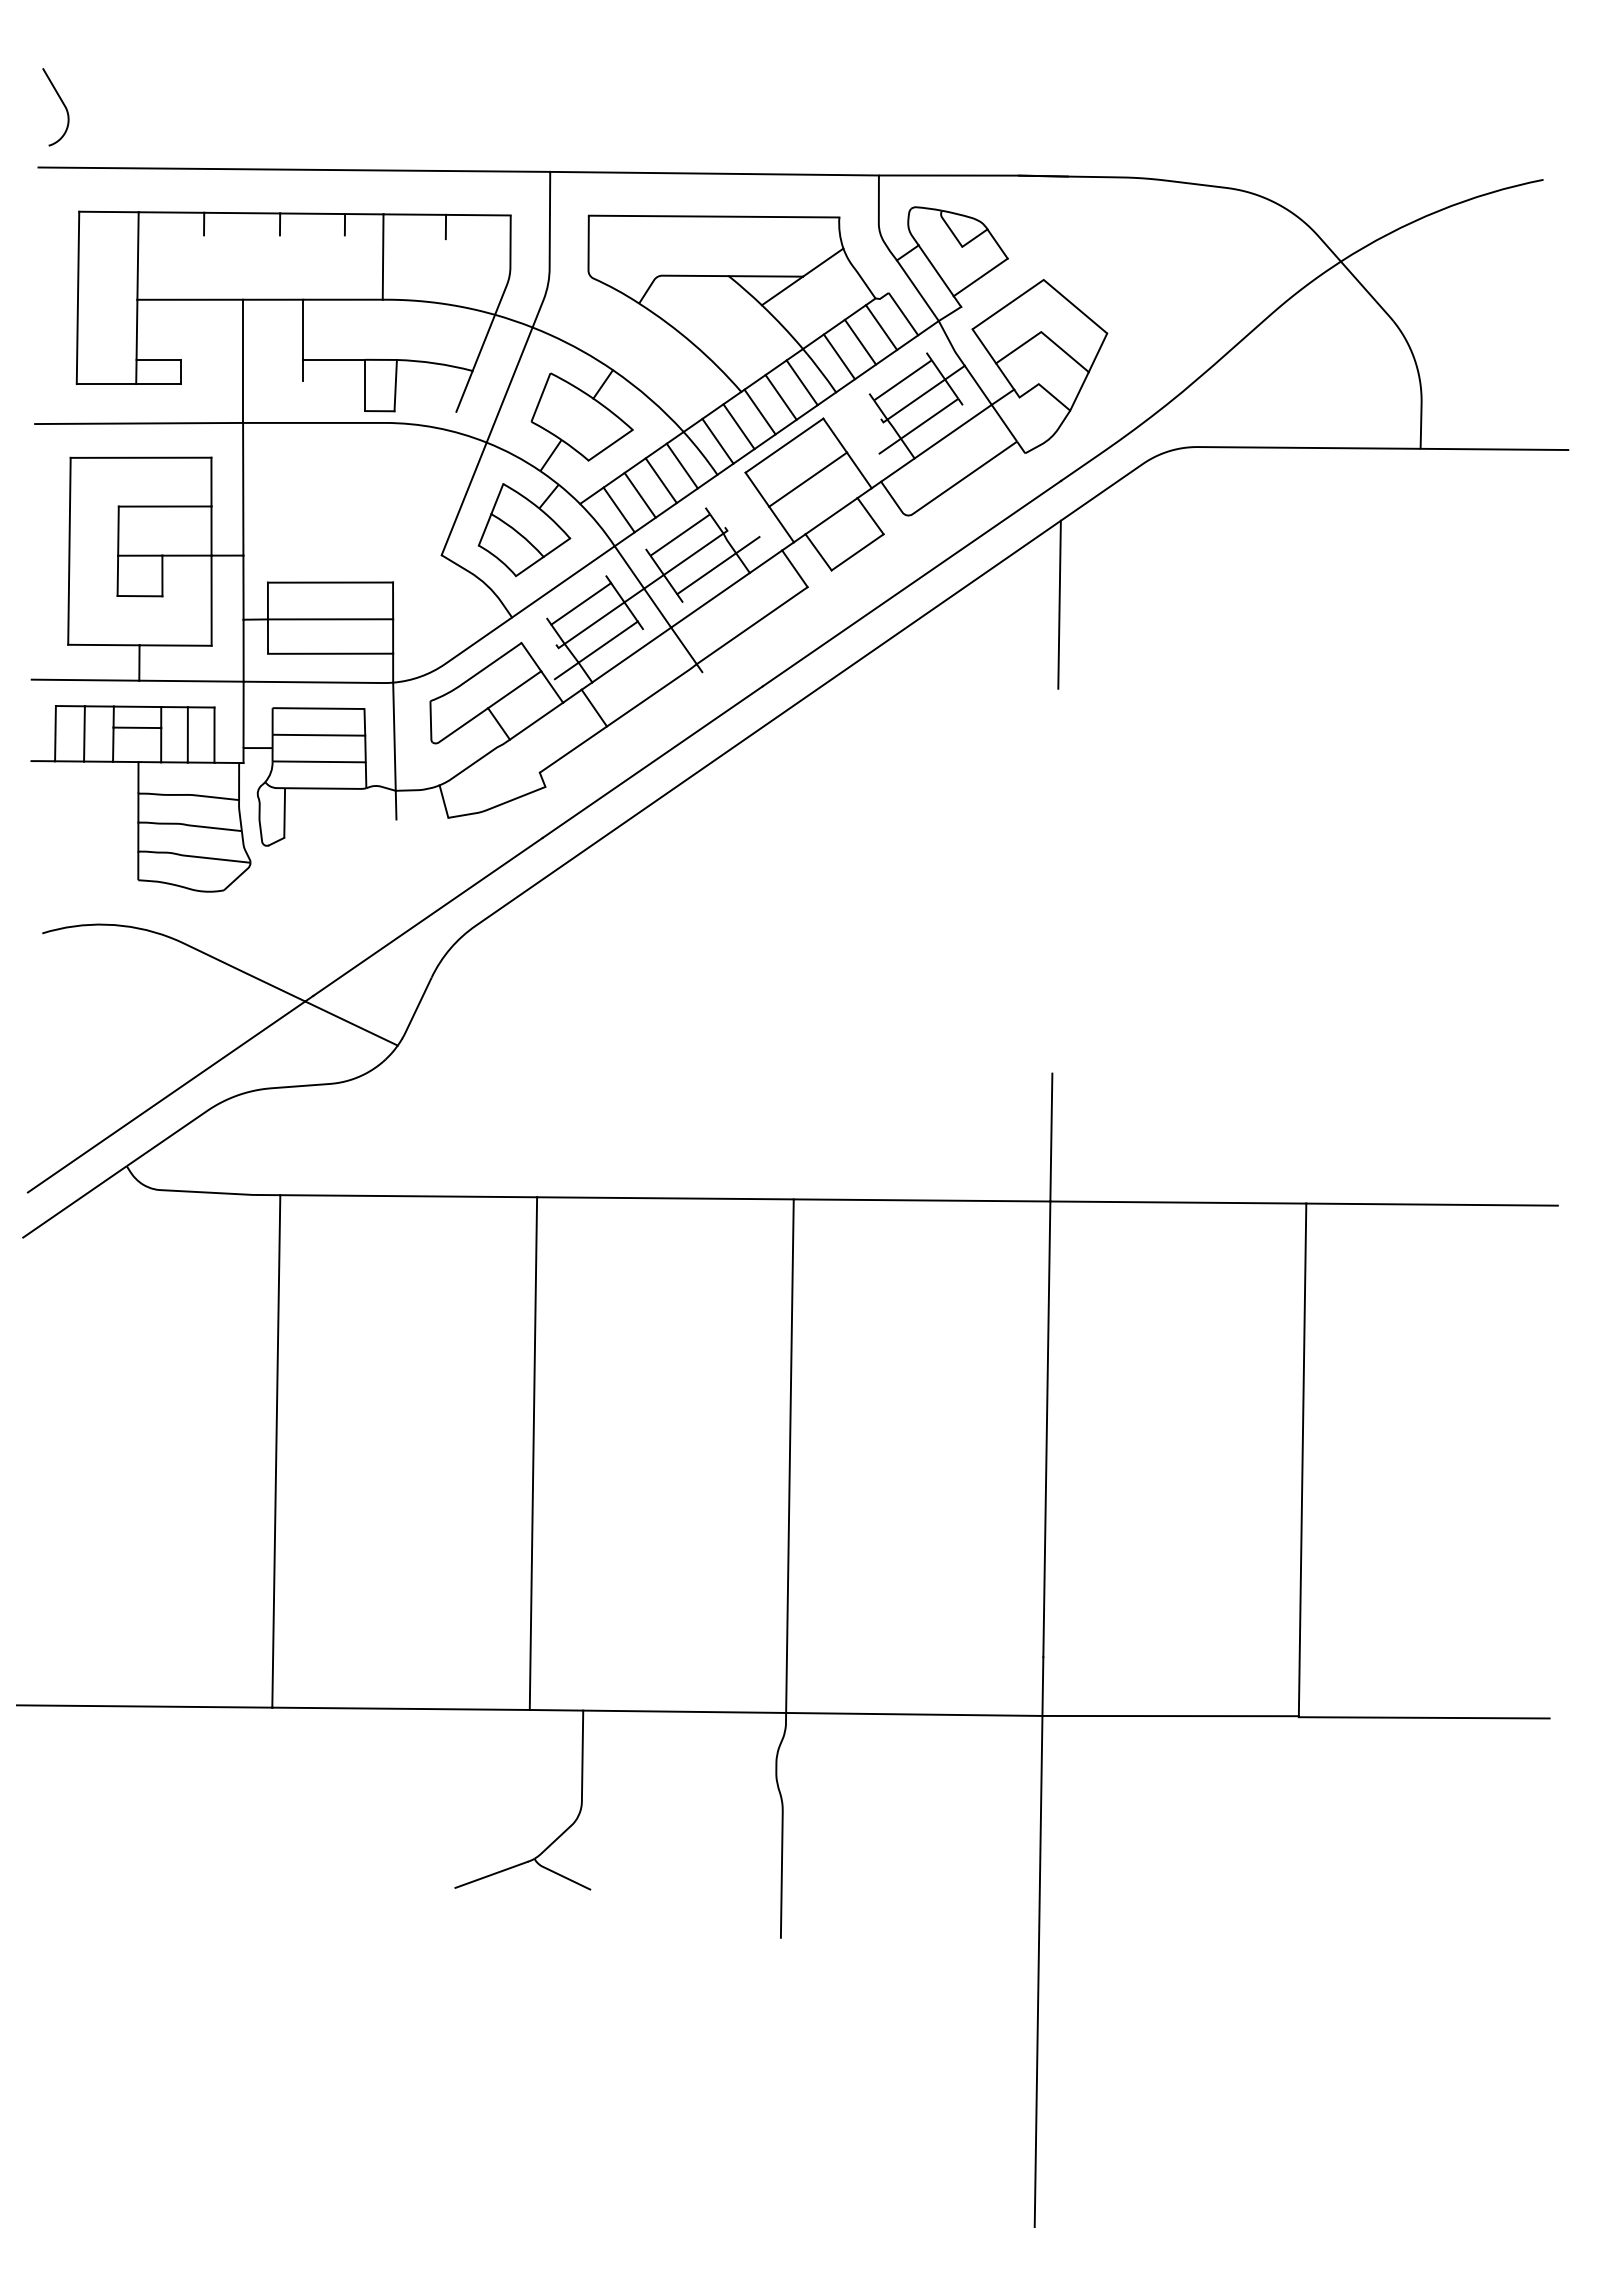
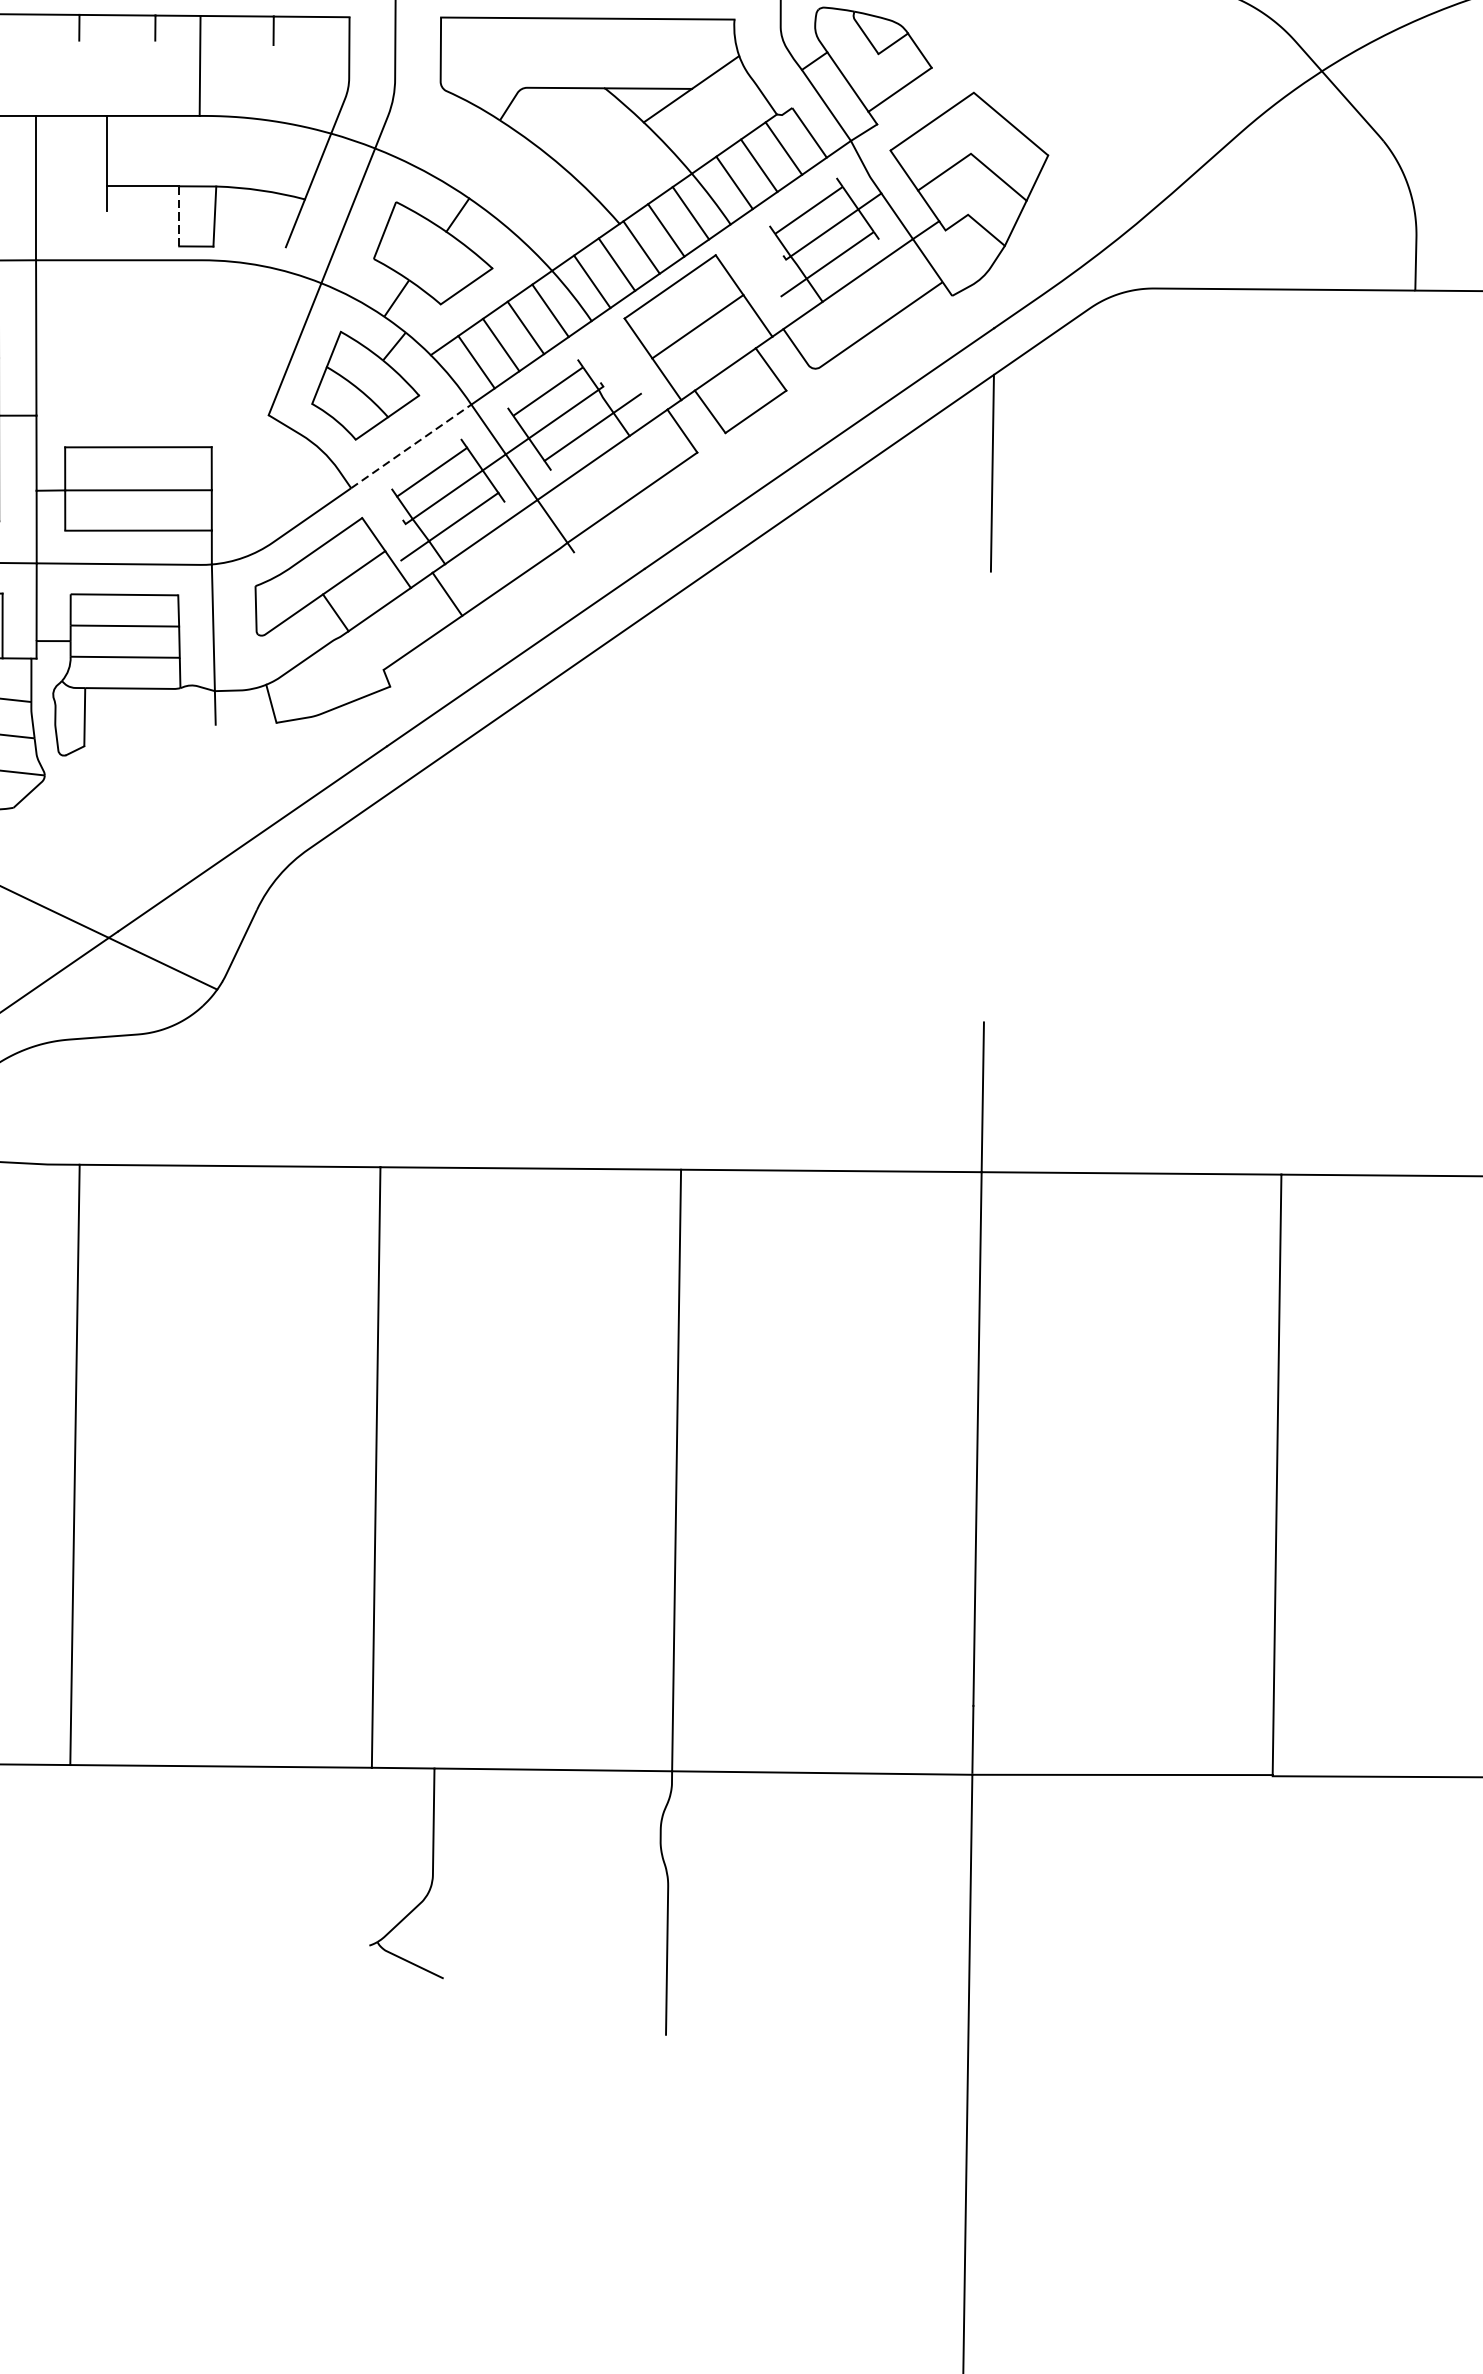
line: (365, 385) -> (179, 216), solid -> dashed
line: (563, 581) -> (411, 445), solid -> dashed
line: (491, 1874) -> (327, 1960), removed

